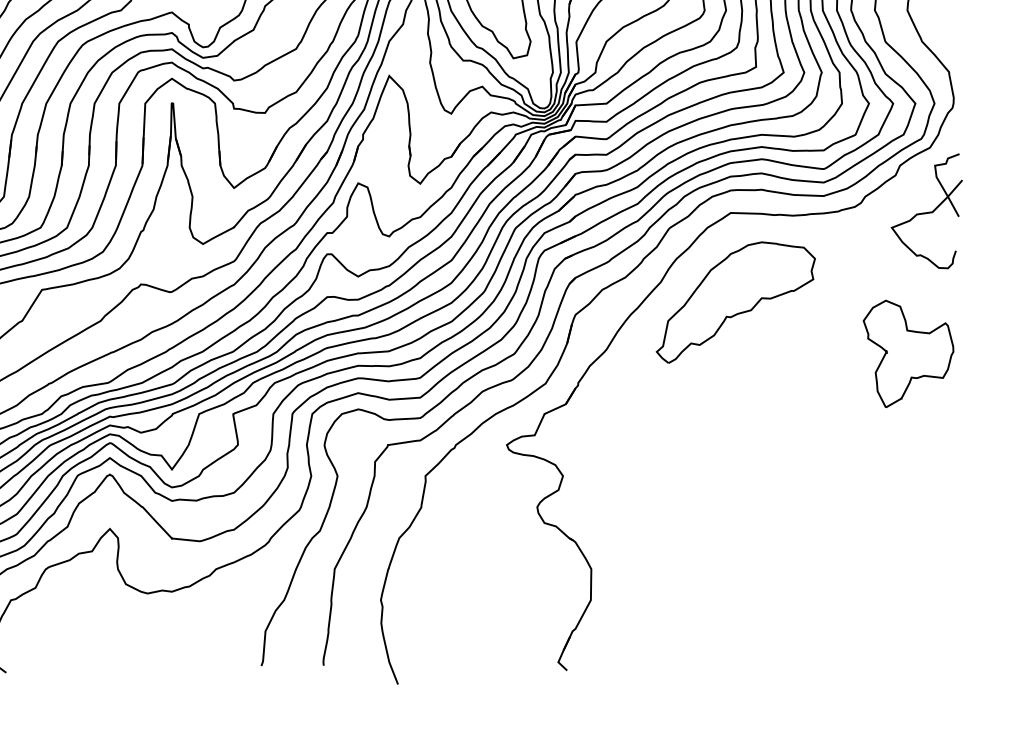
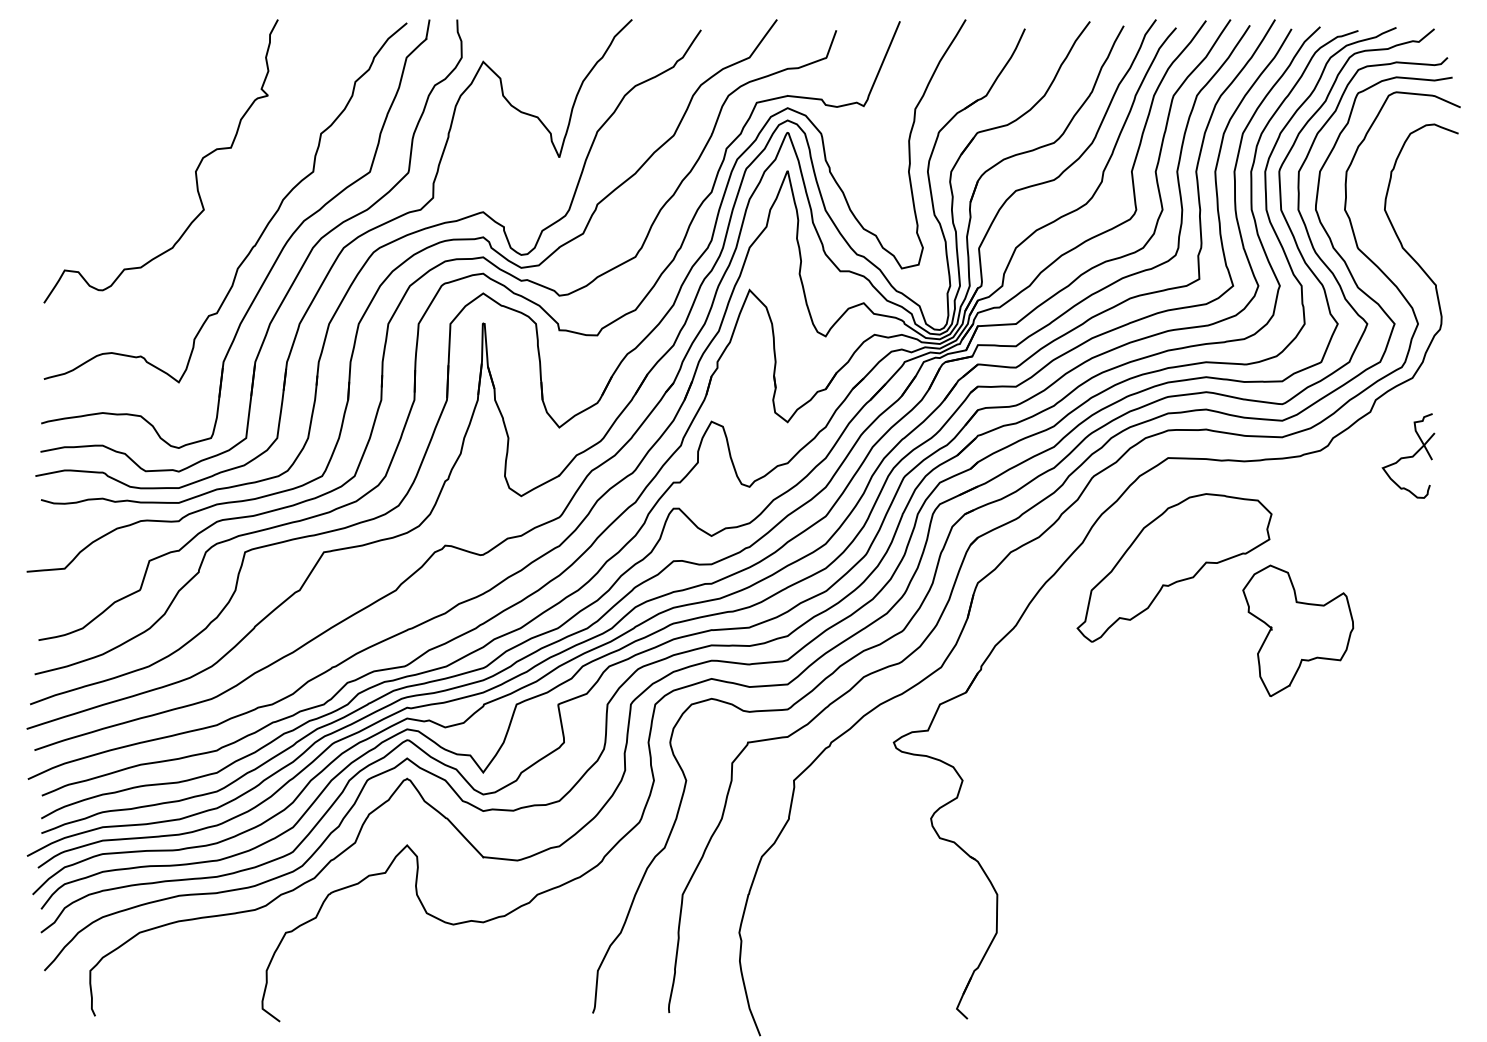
part: (926, 210) -> (1408, 455), size x0.6
part: (908, 353) -> (1298, 630), moved

